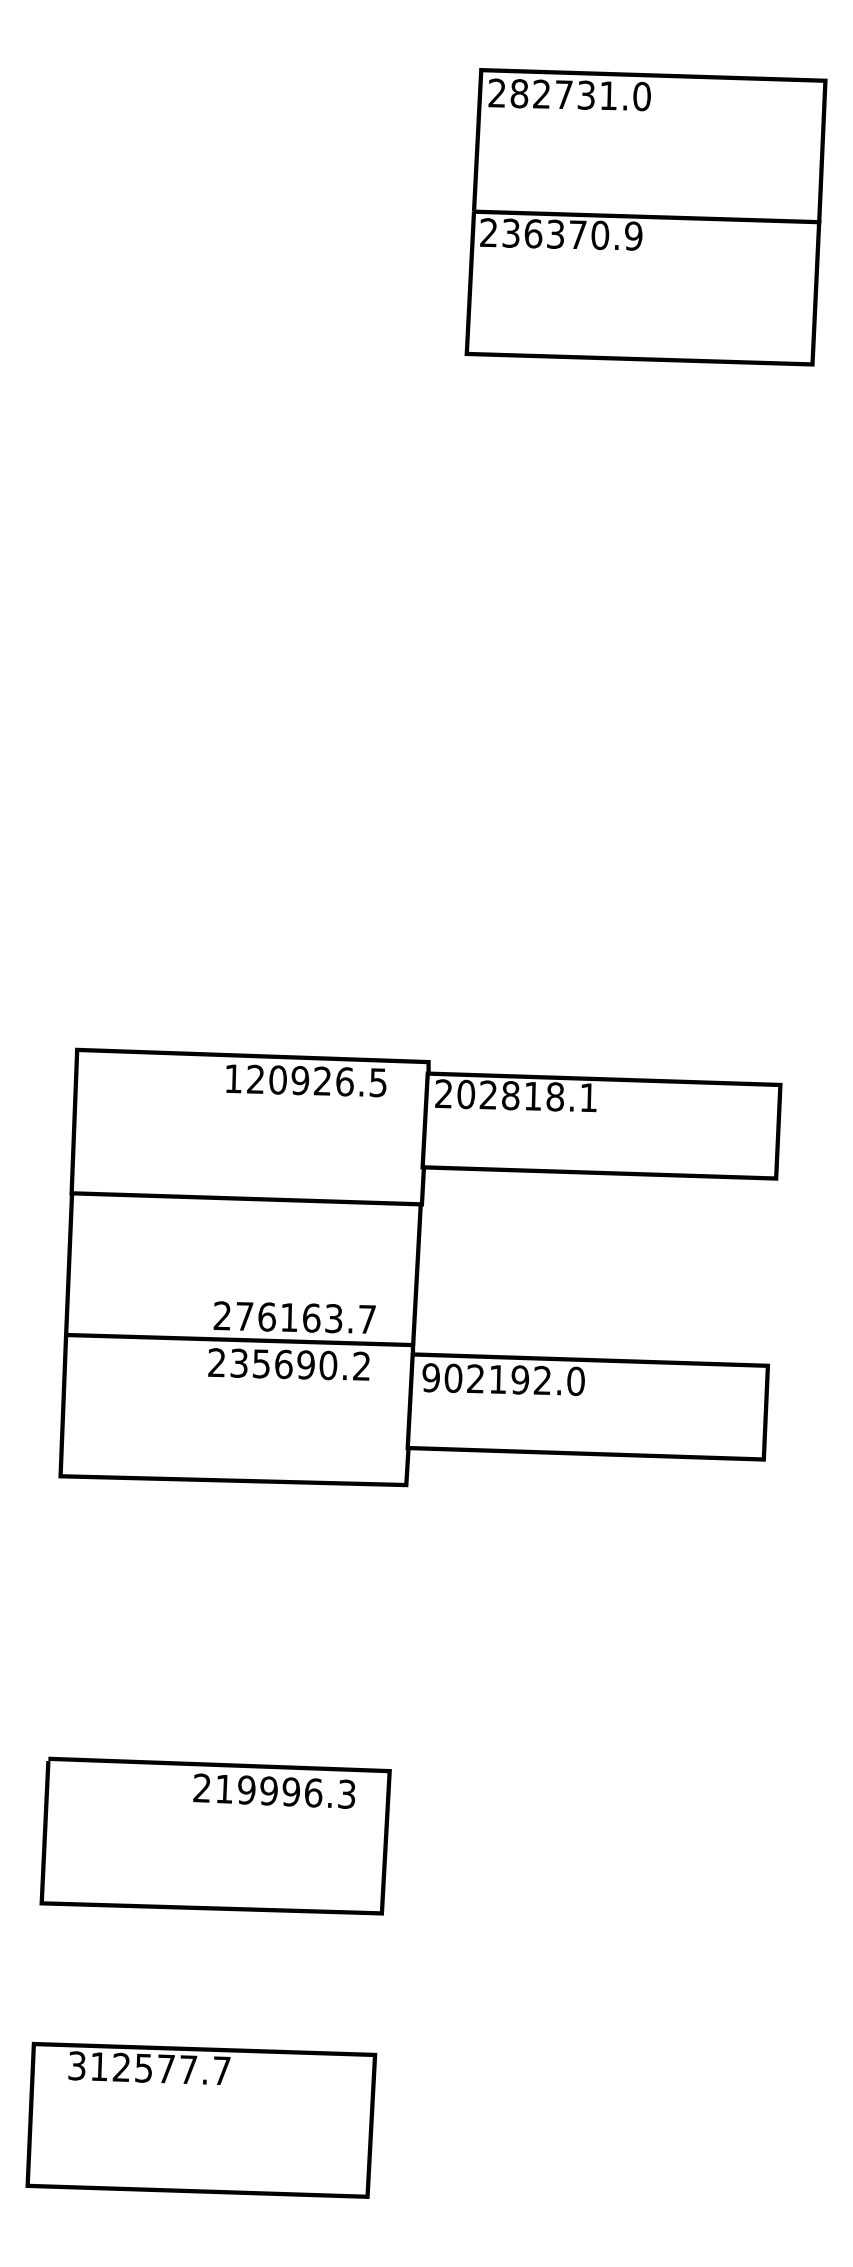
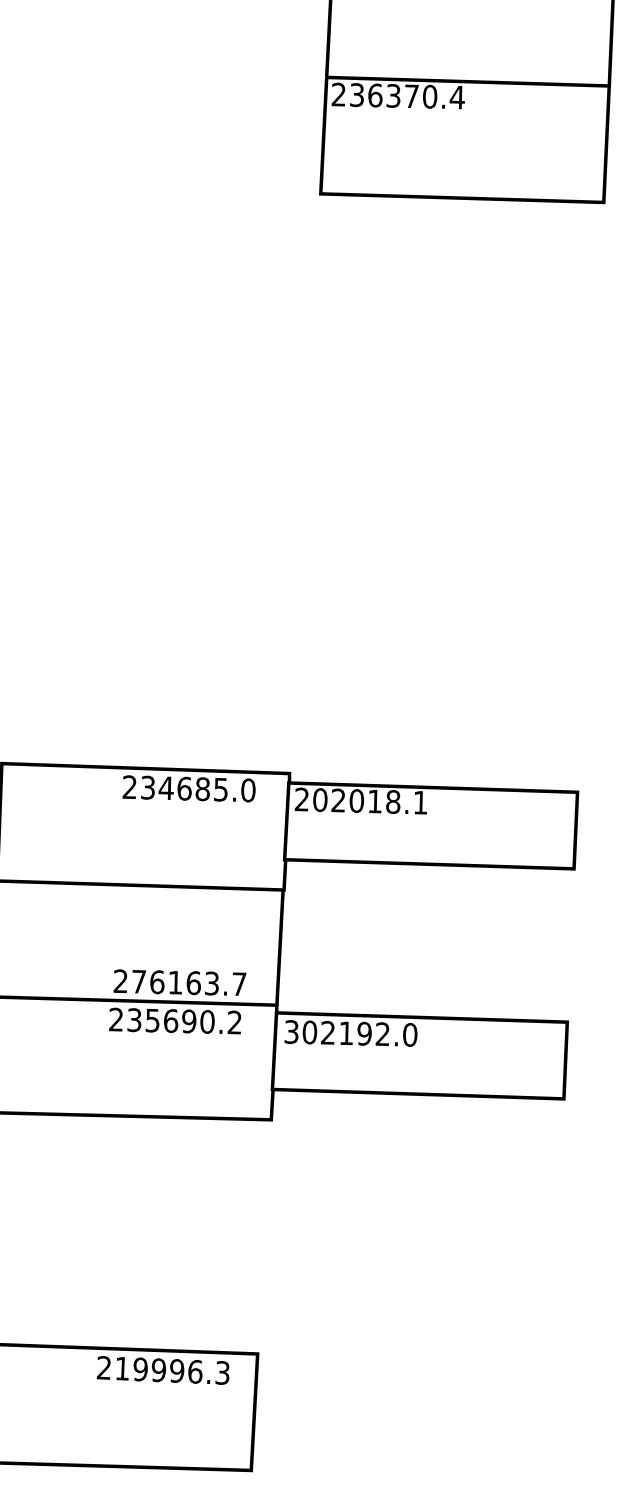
text: (633, 235) -> (457, 96), 236370.9 -> 236370.4
text: (305, 1080) -> (188, 788), 120926.5 -> 234685.0
text: (510, 1095) -> (356, 800), 202818.1 -> 202018.1
text: (430, 1377) -> (291, 1031), 902192.0 -> 302192.0

